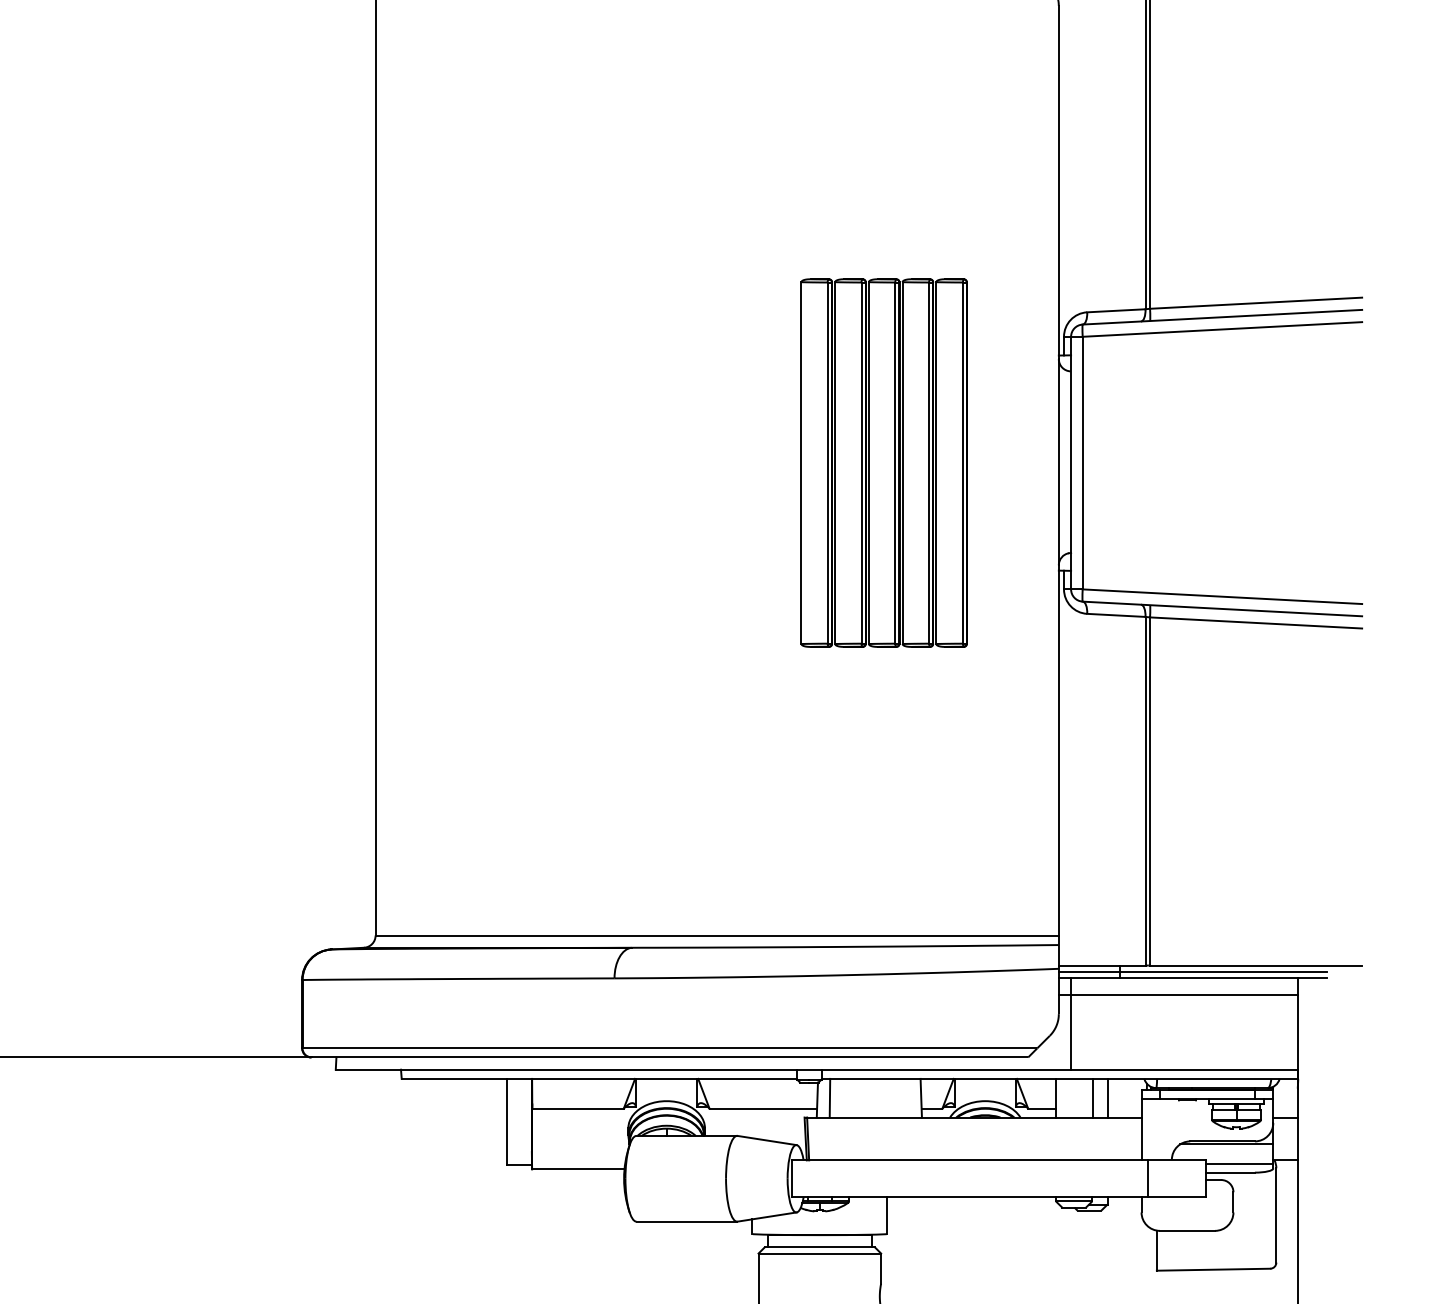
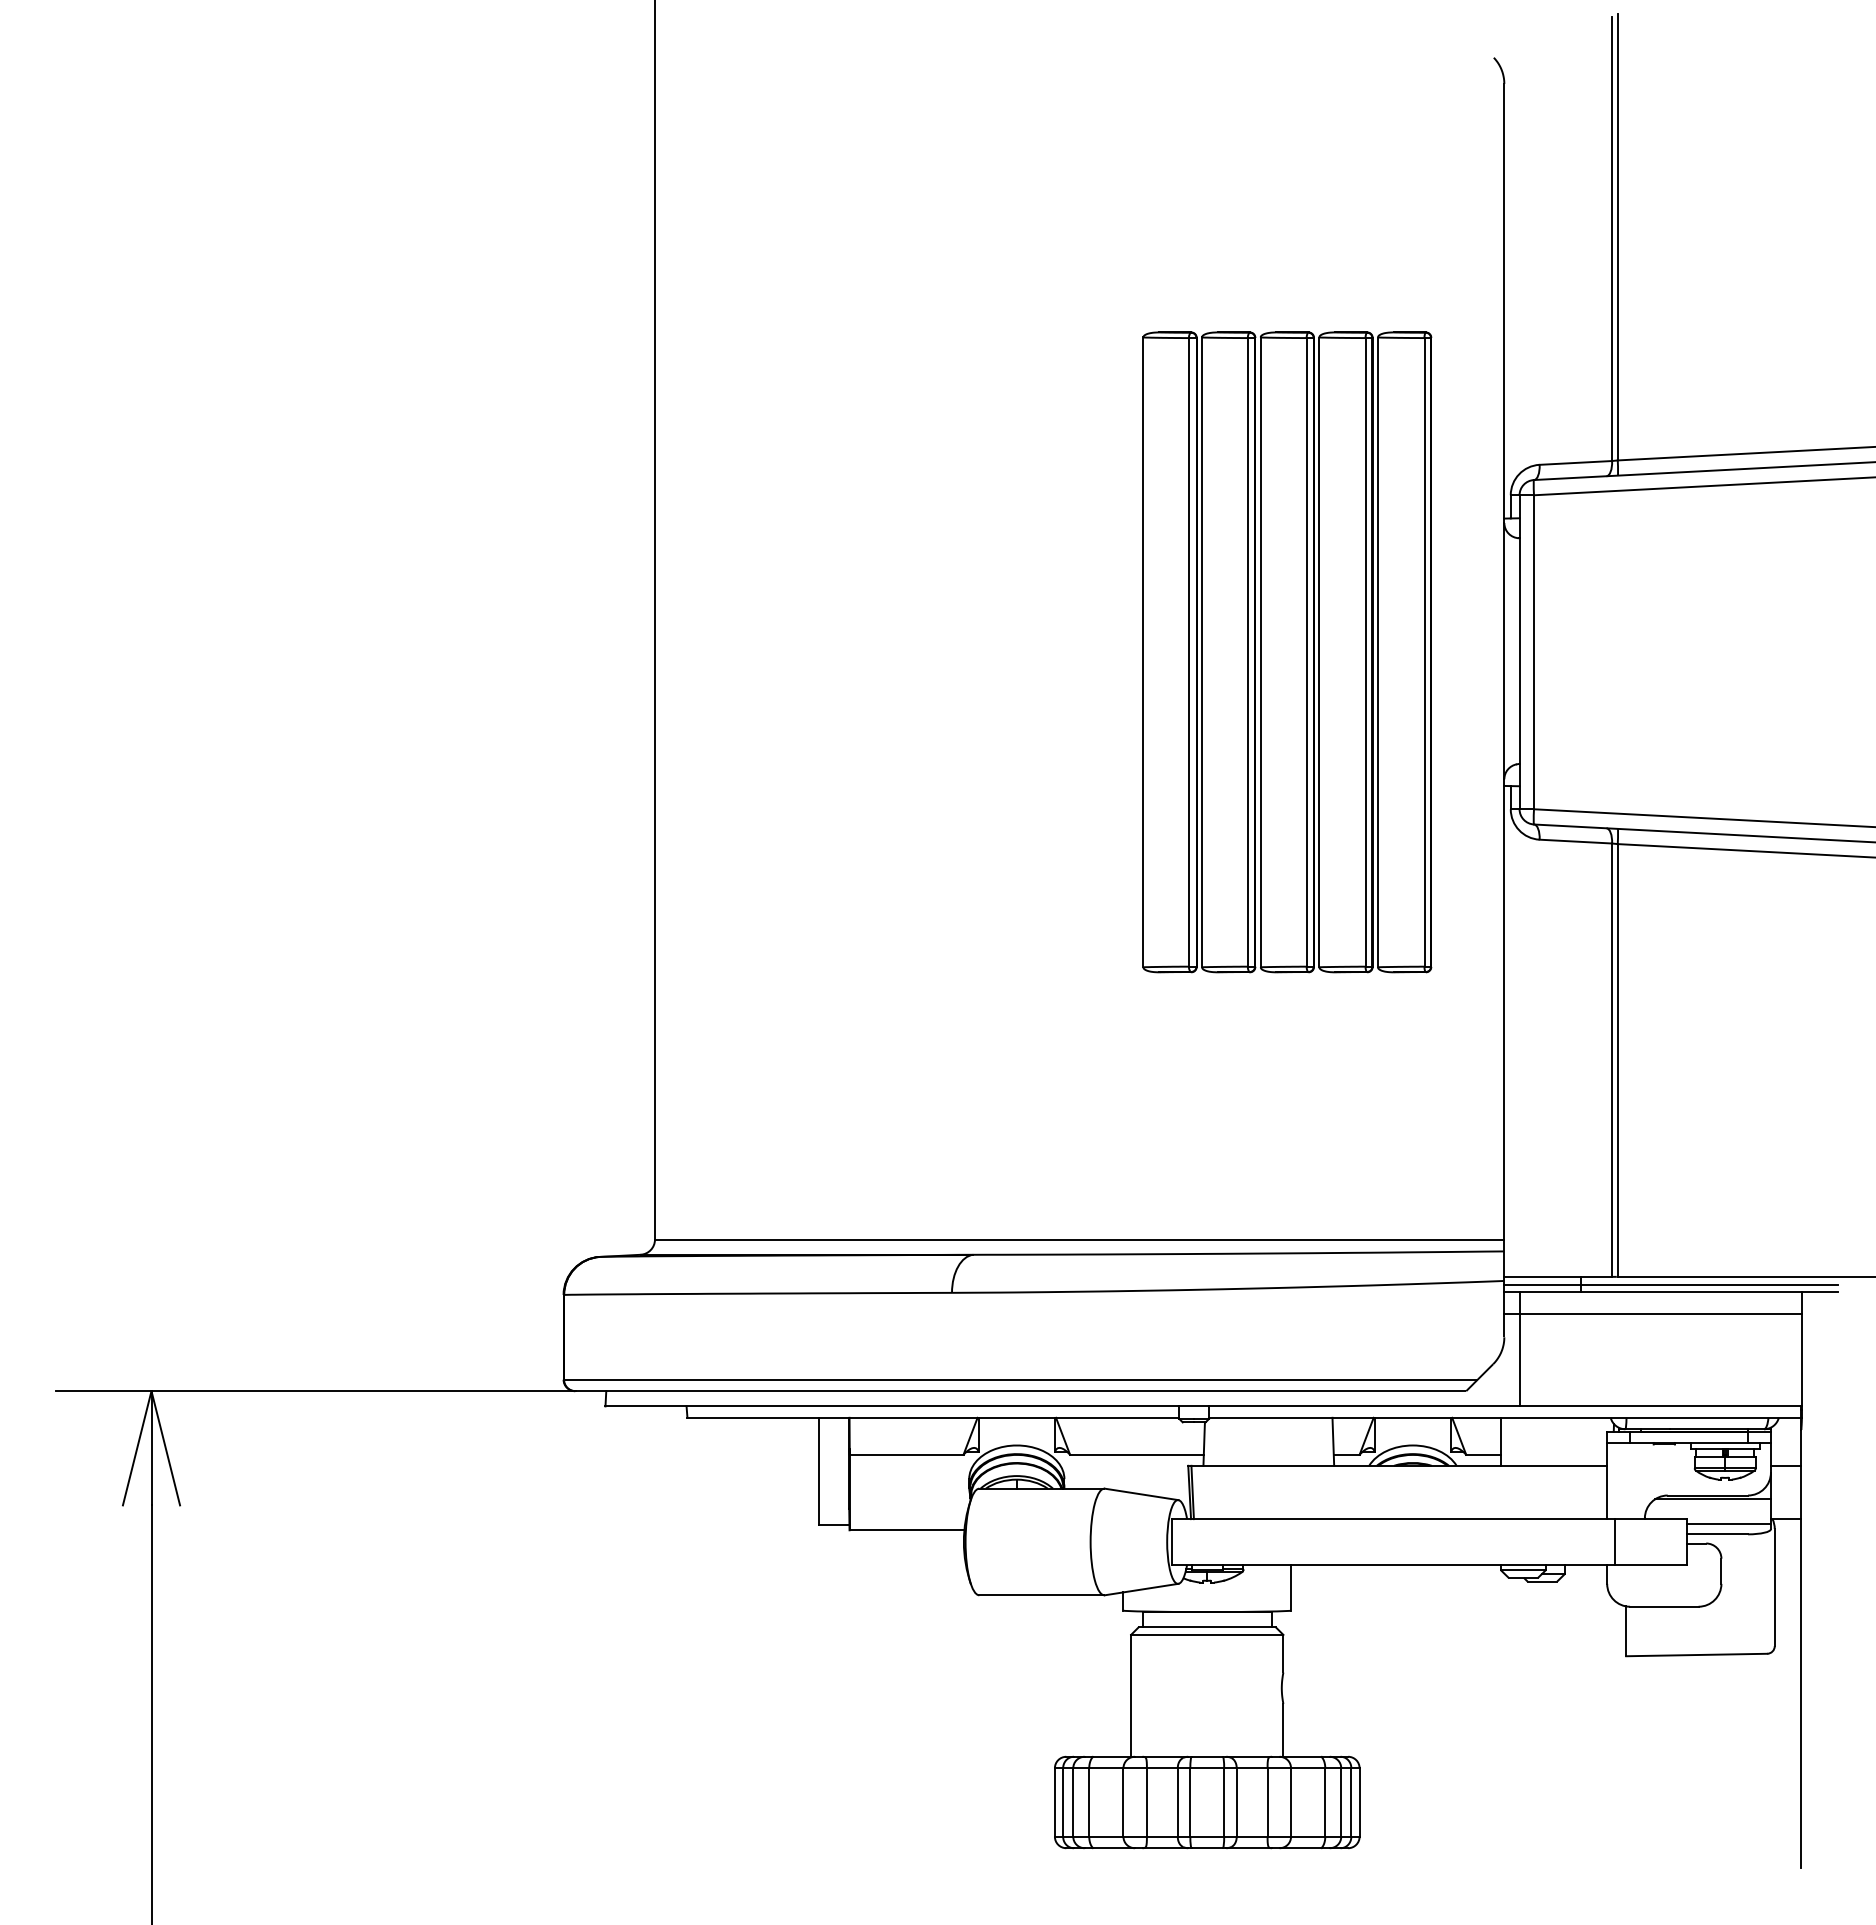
part: (883, 462) -> (1286, 651), size x1.4
line: (829, 1097) -> (1219, 1441), removed
line: (1092, 1097) -> (1546, 1441), removed
line: (1108, 1097) -> (1565, 1441), removed

